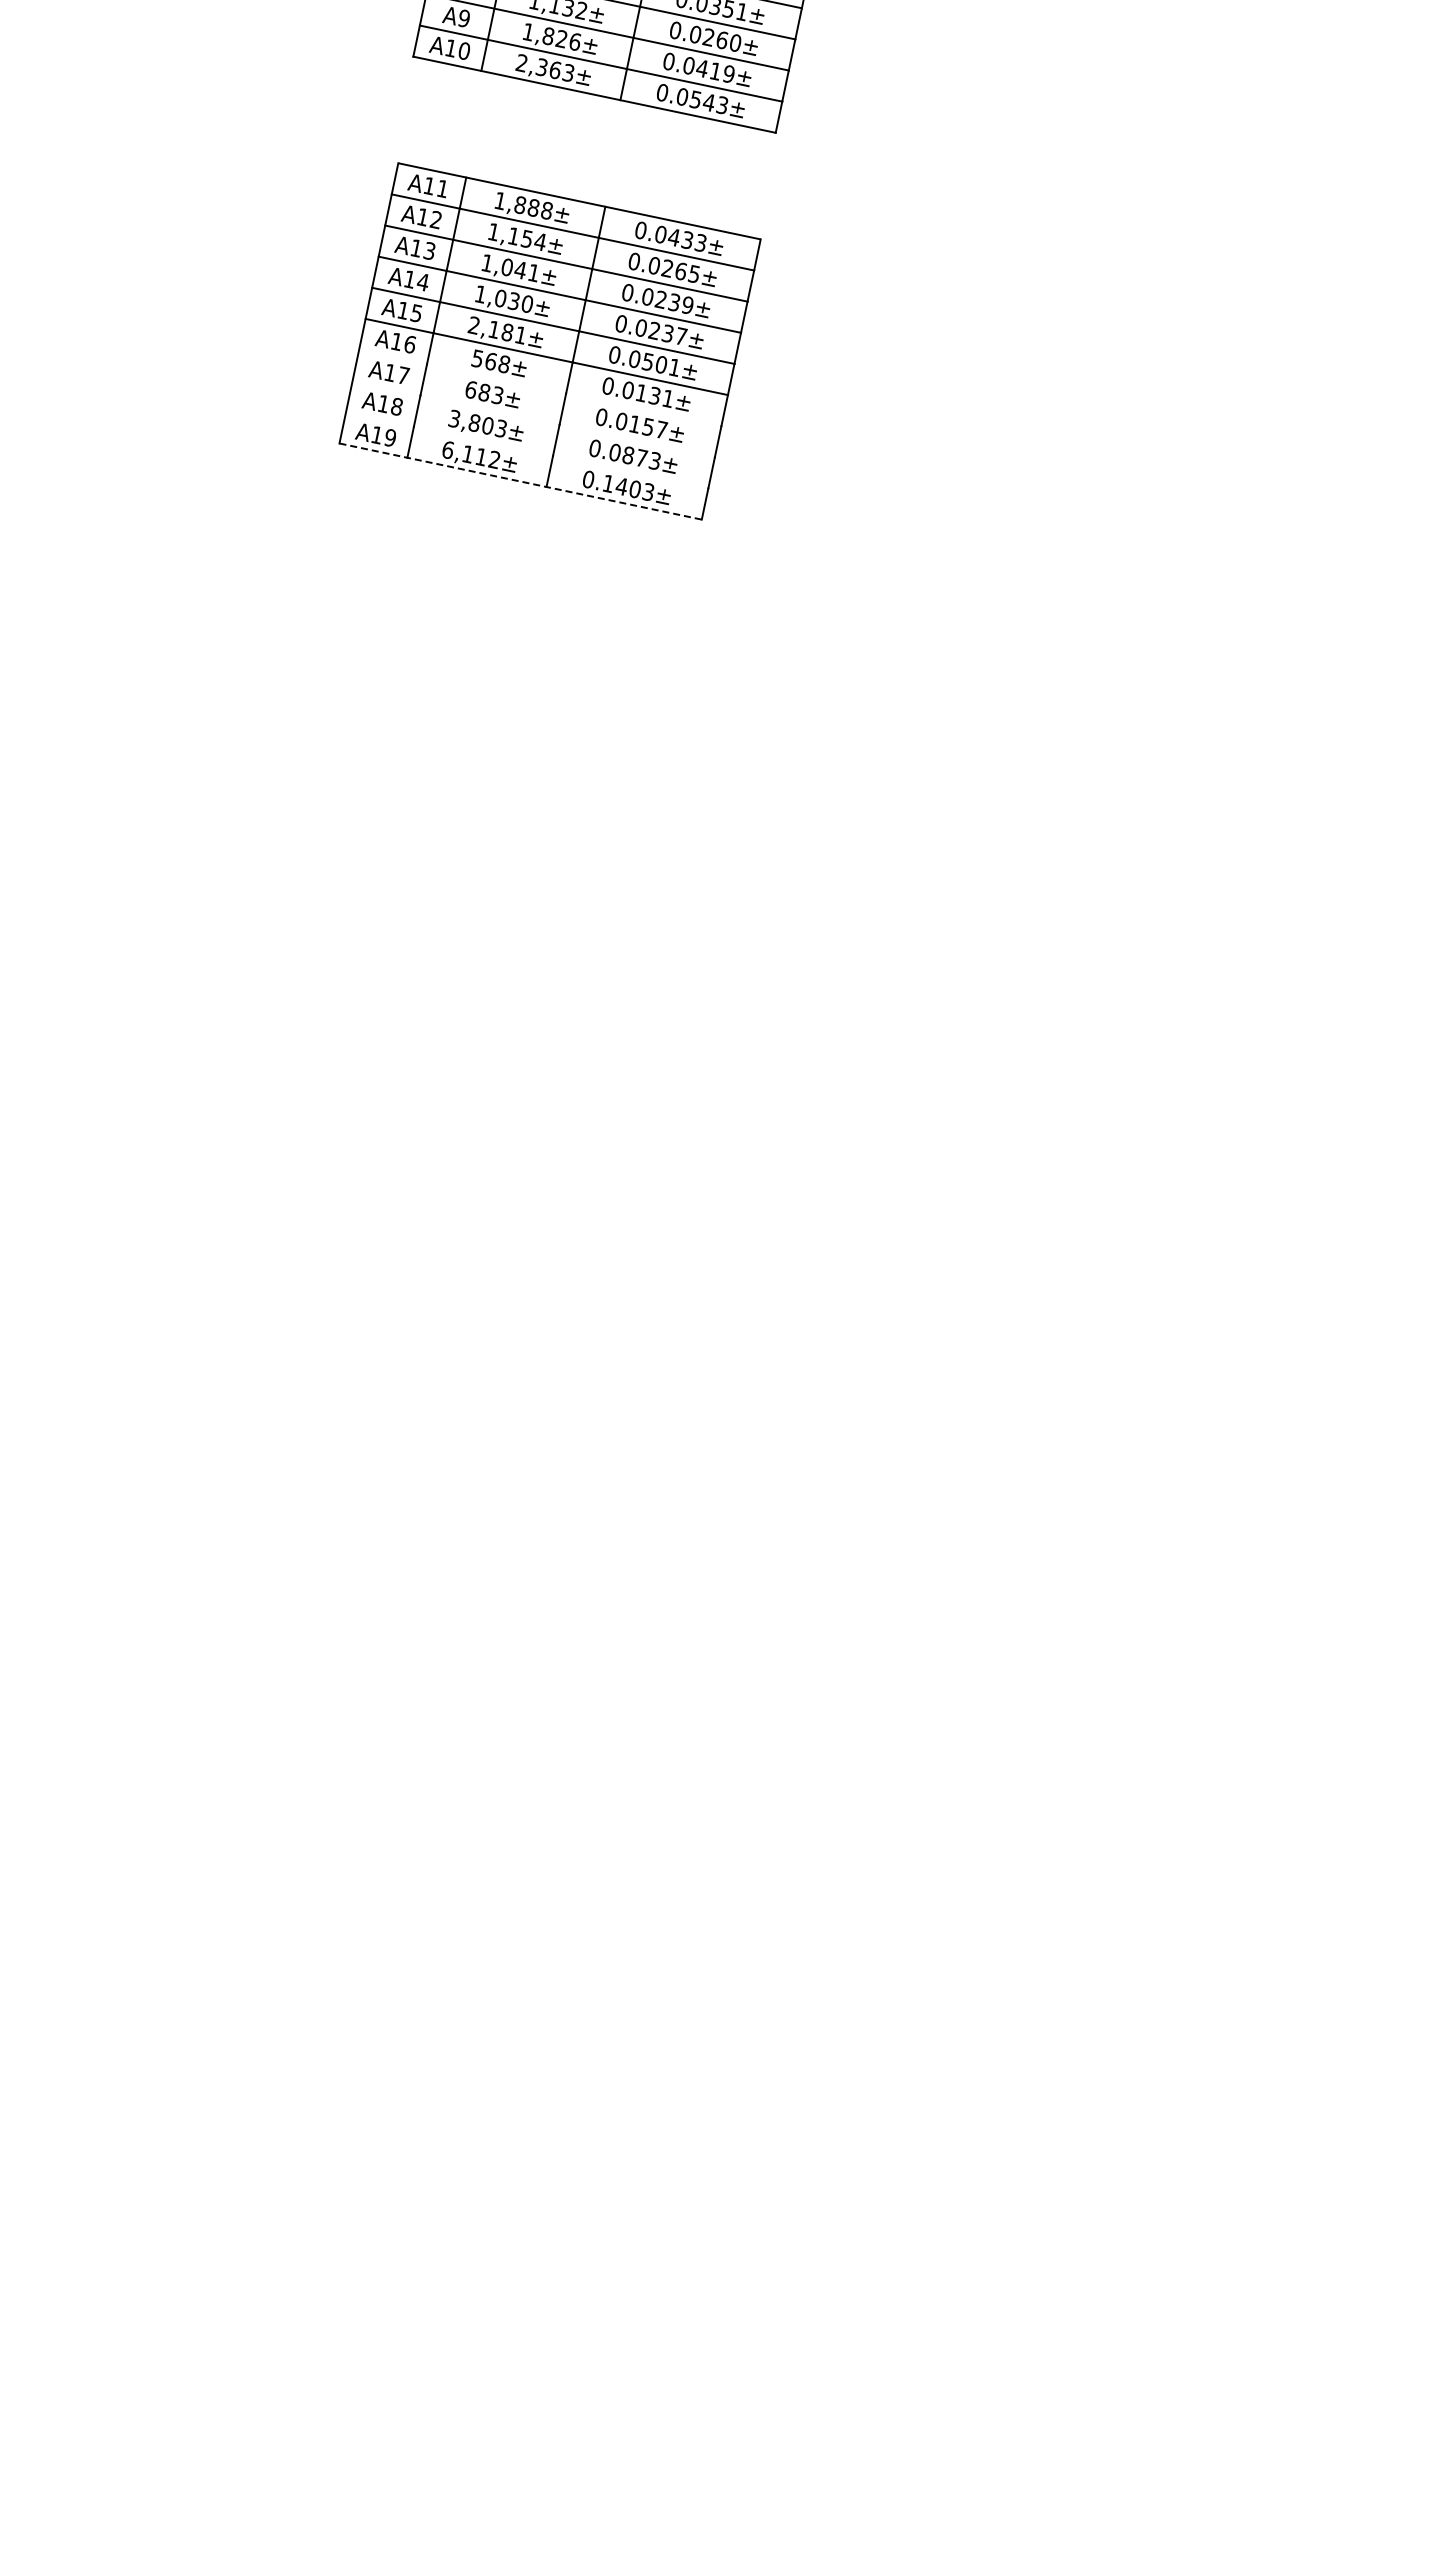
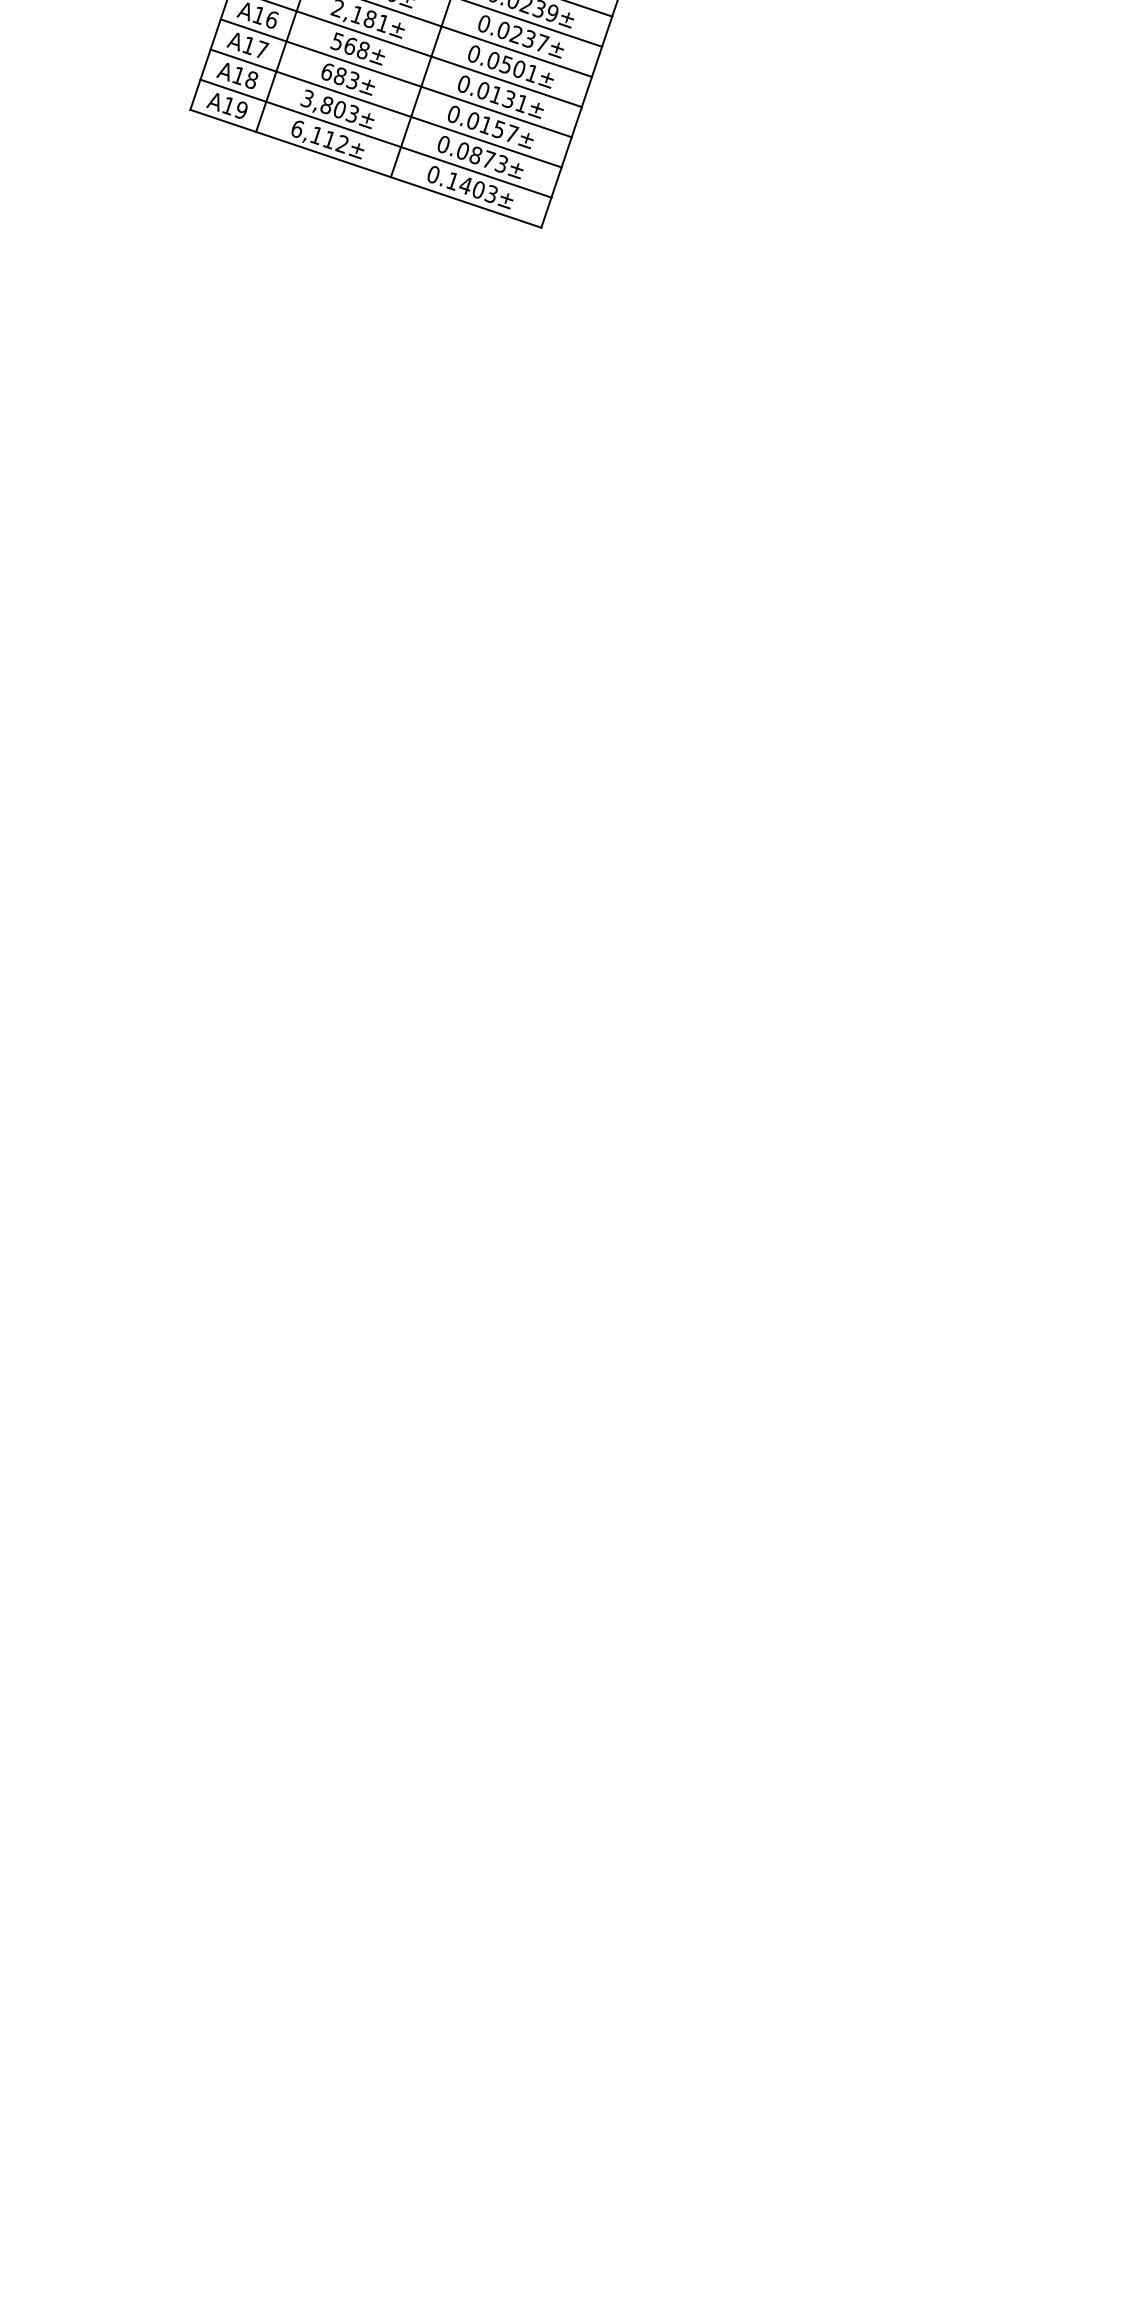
line: (540, 388) -> (396, 78), added
line: (533, 419) -> (385, 108), added
line: (527, 450) -> (376, 138), added
line: (521, 481) -> (366, 168), dashed -> solid

